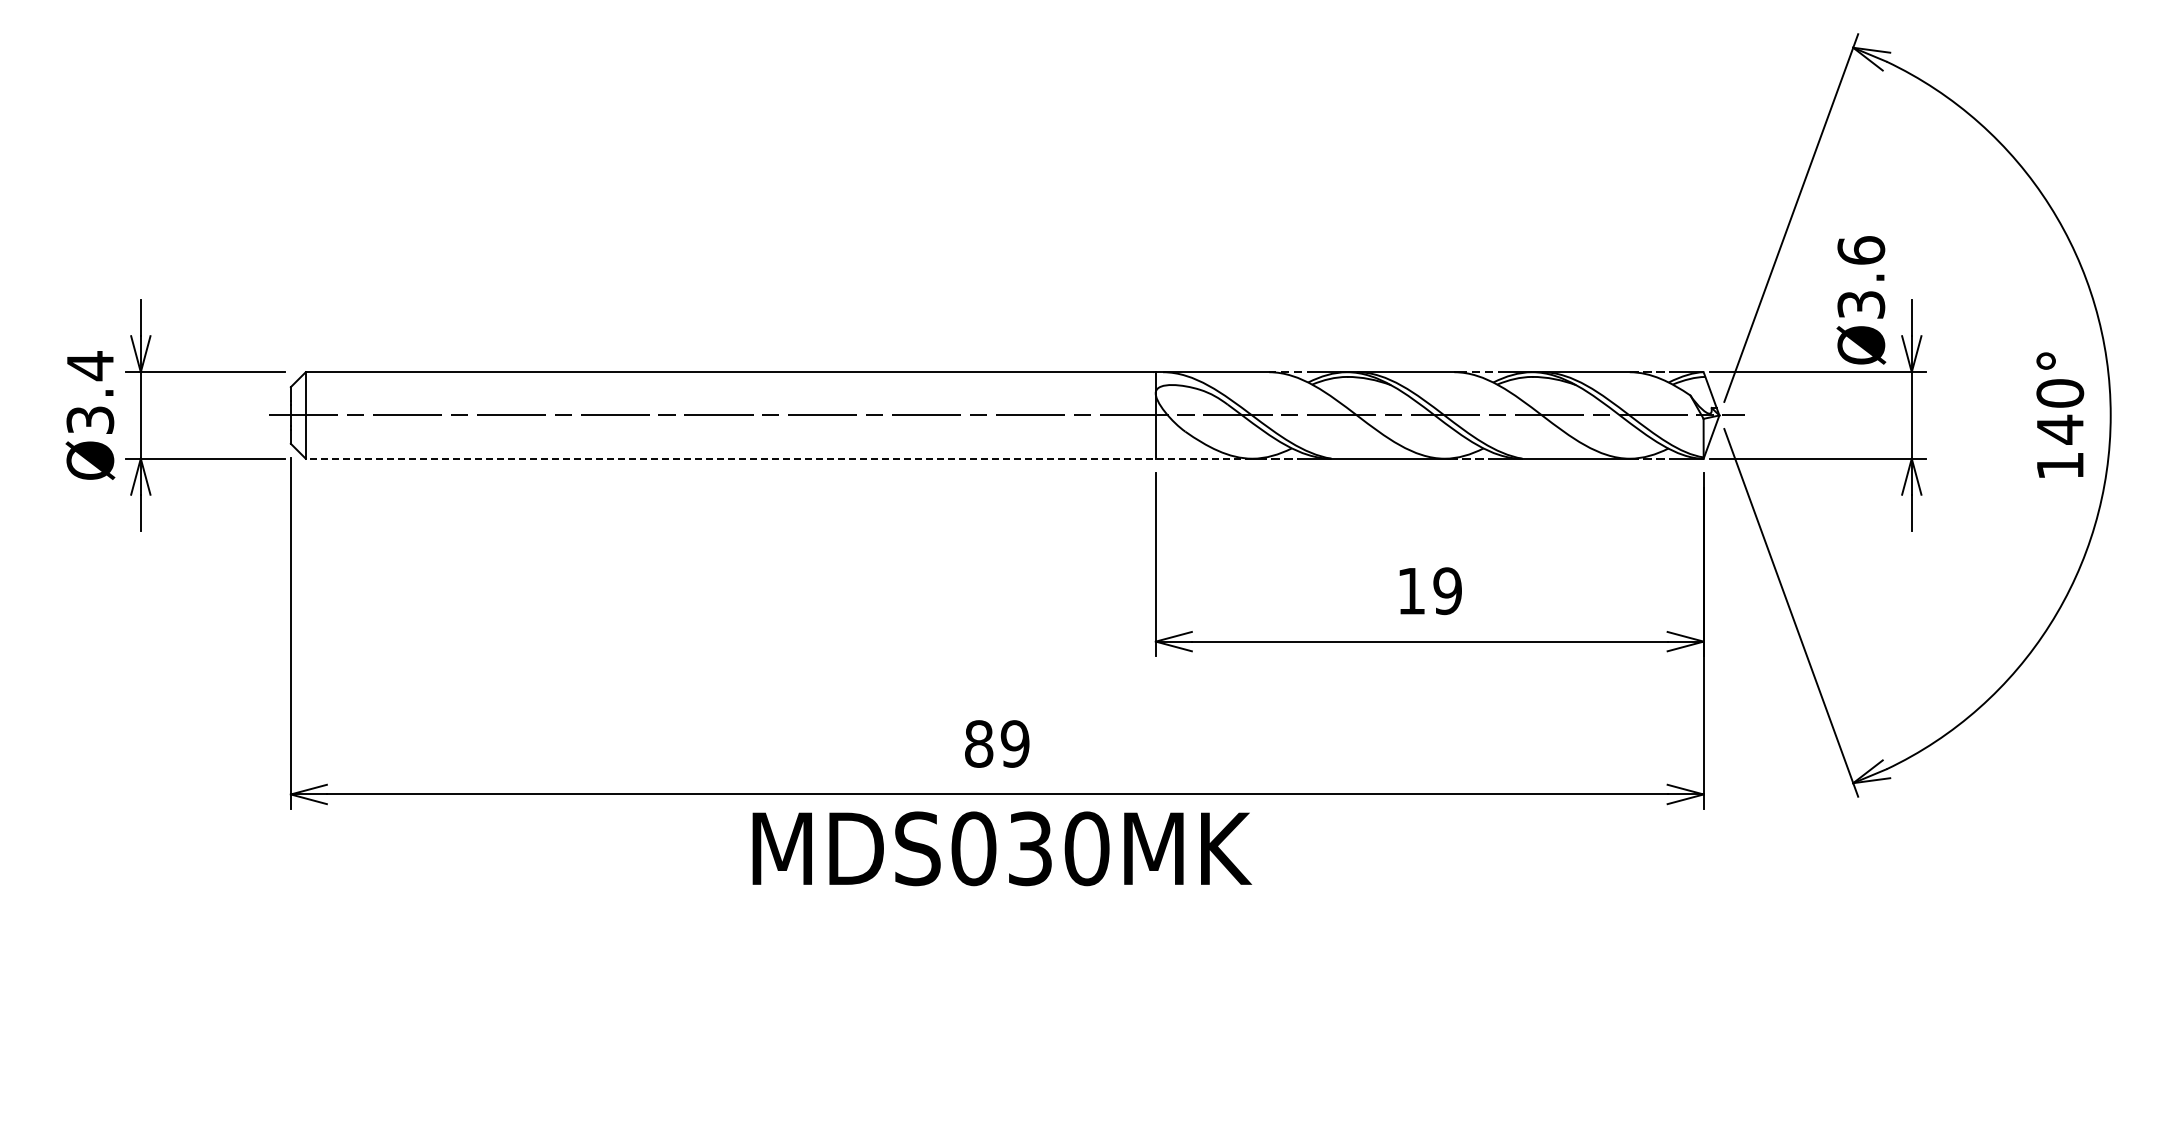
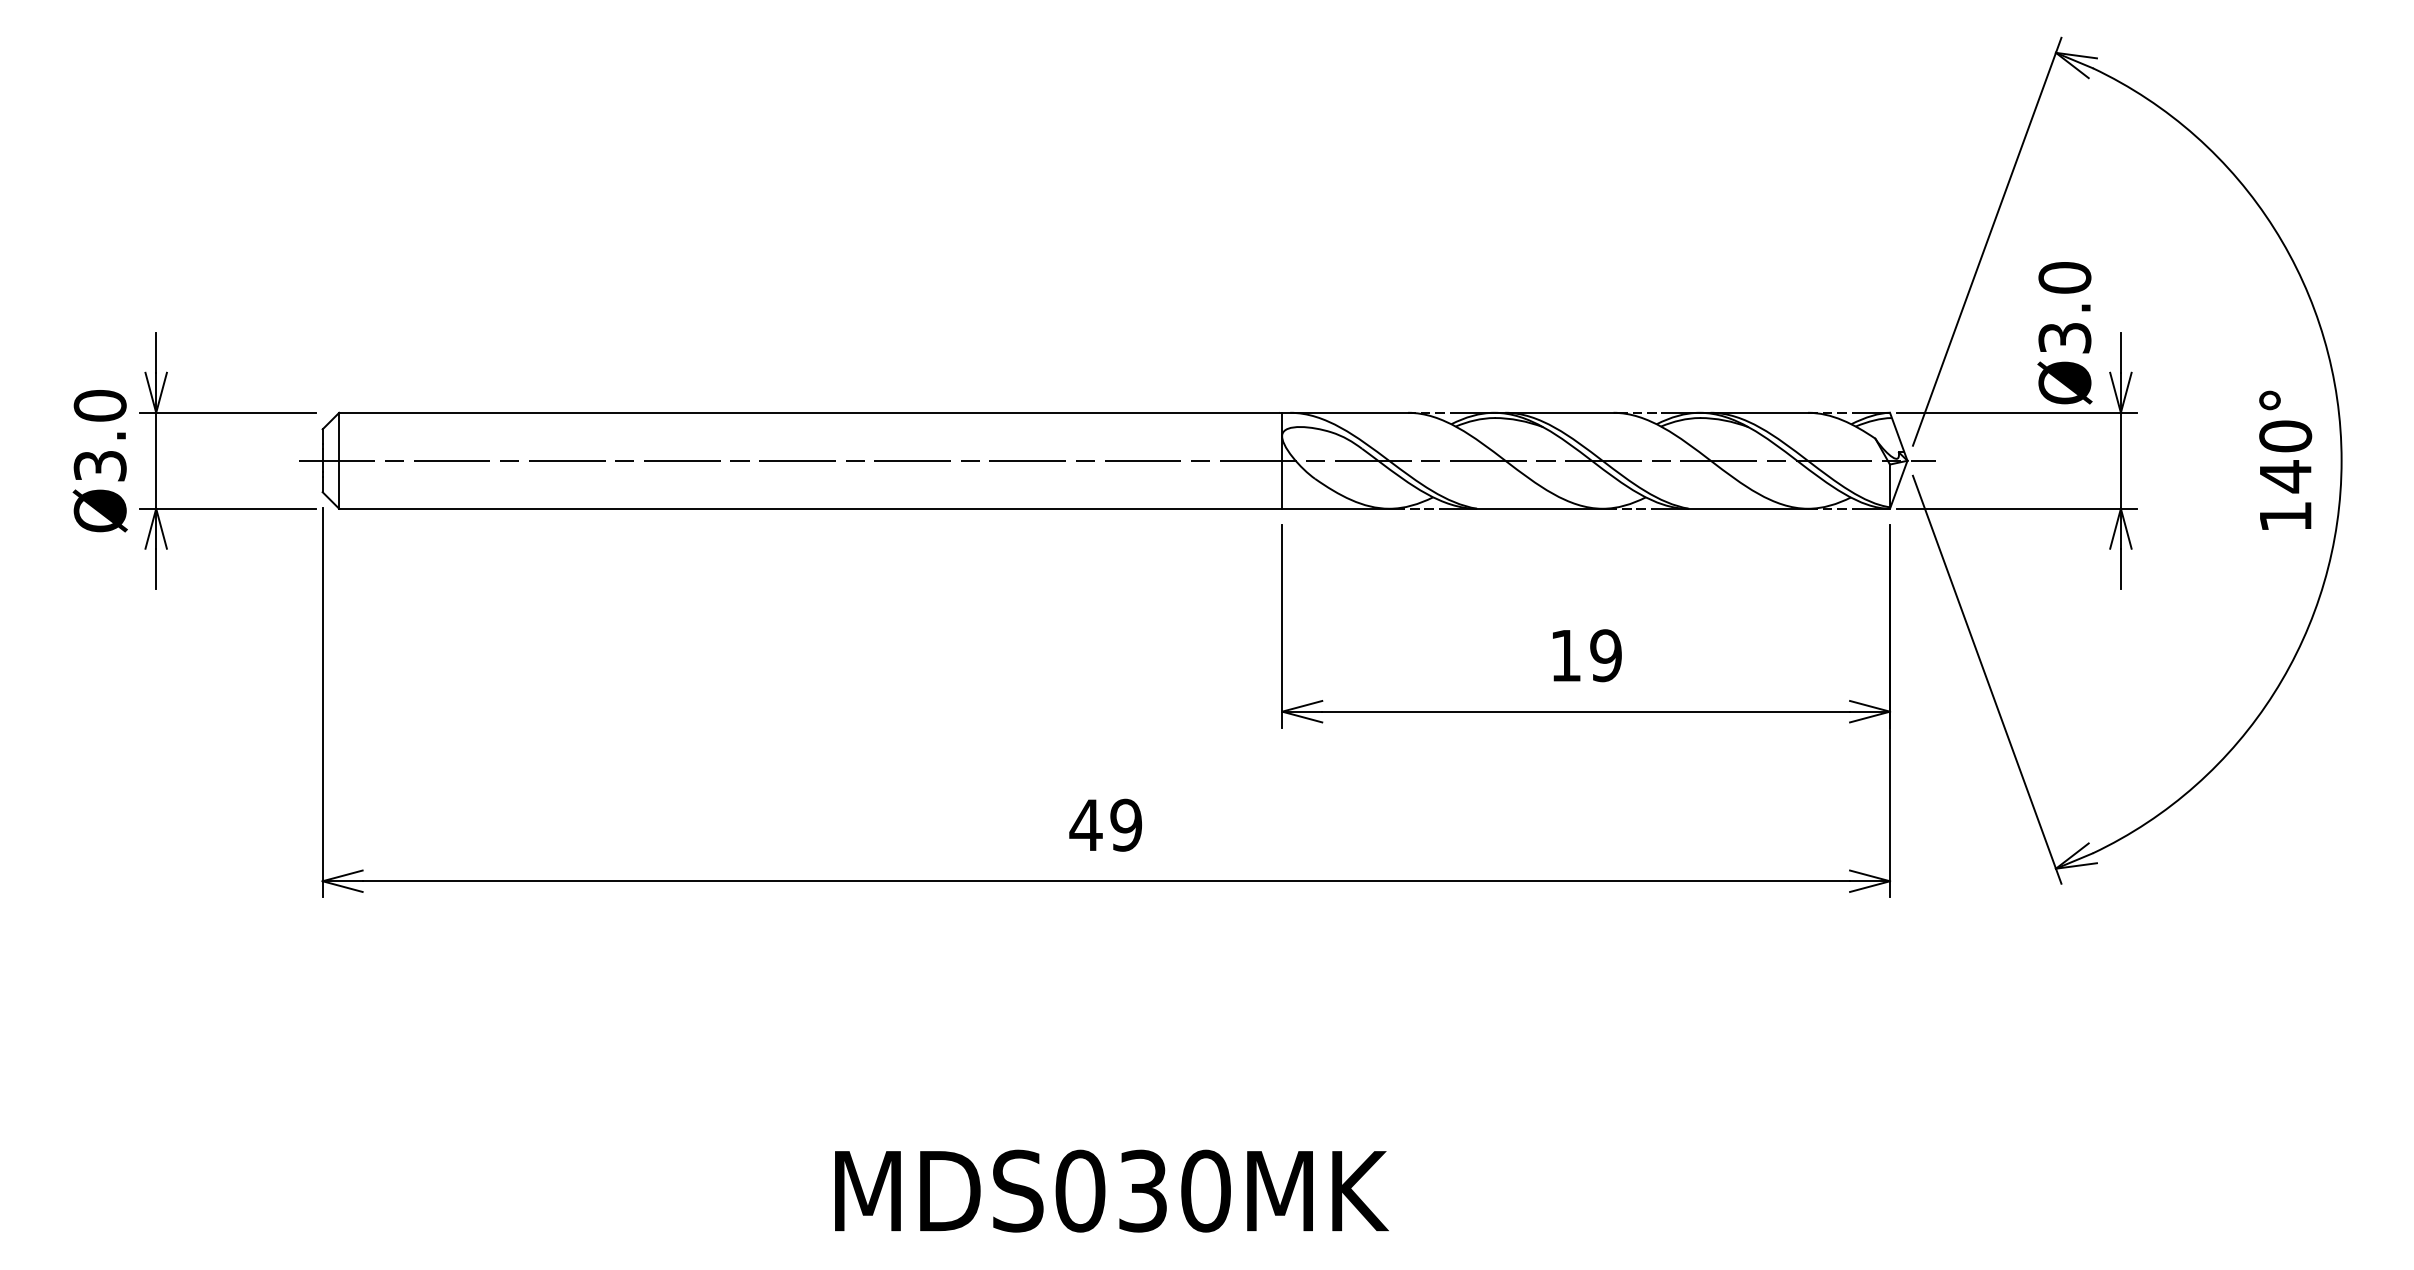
text: (1861, 250) -> (2065, 277), Ø3.6 -> Ø3.0
text: (90, 366) -> (100, 406), Ø3.4 -> Ø3.0
line: (778, 458) -> (863, 508), dashed -> solid
text: (978, 743) -> (1085, 824), 89 -> 49
text: (1001, 848) -> (1111, 1190), moved

